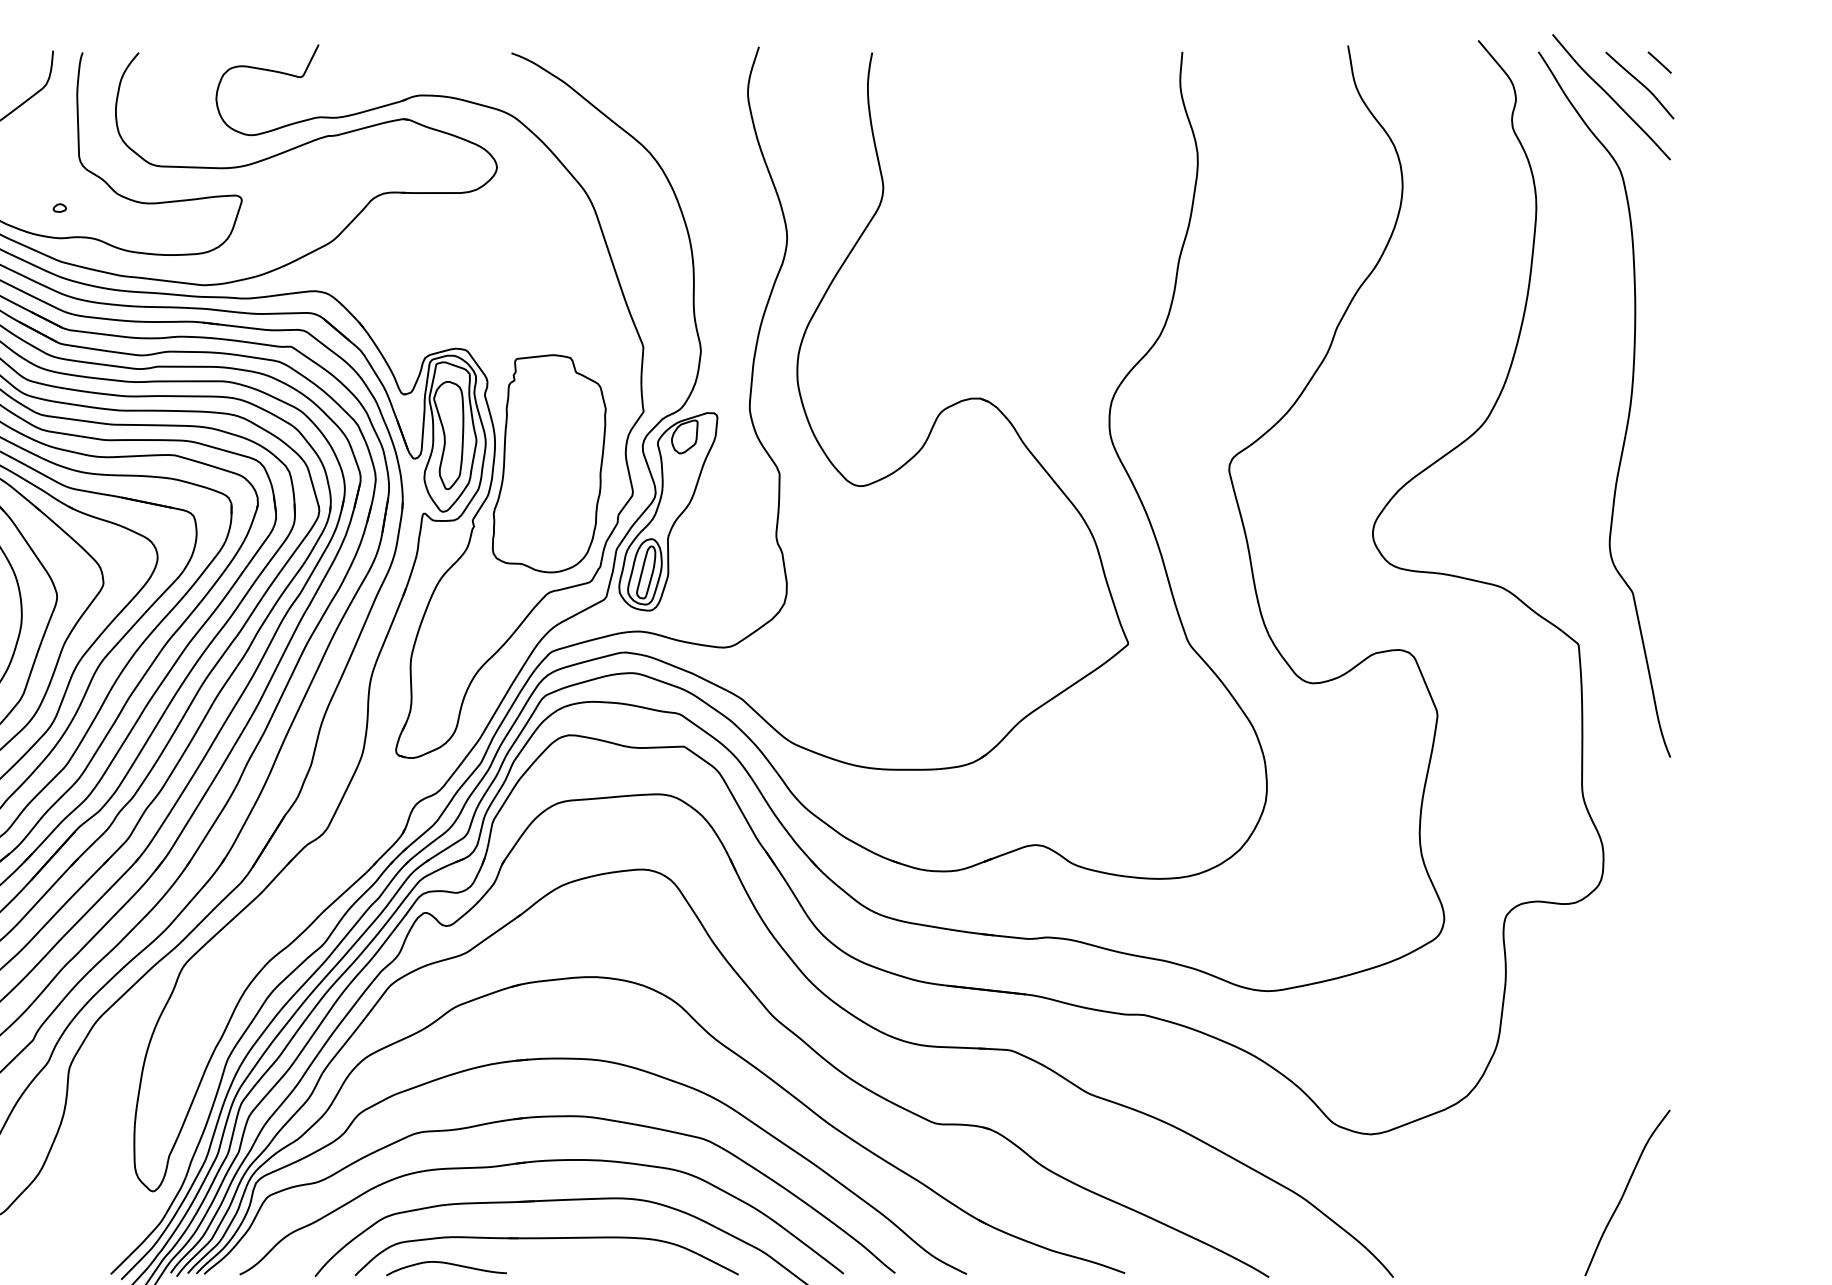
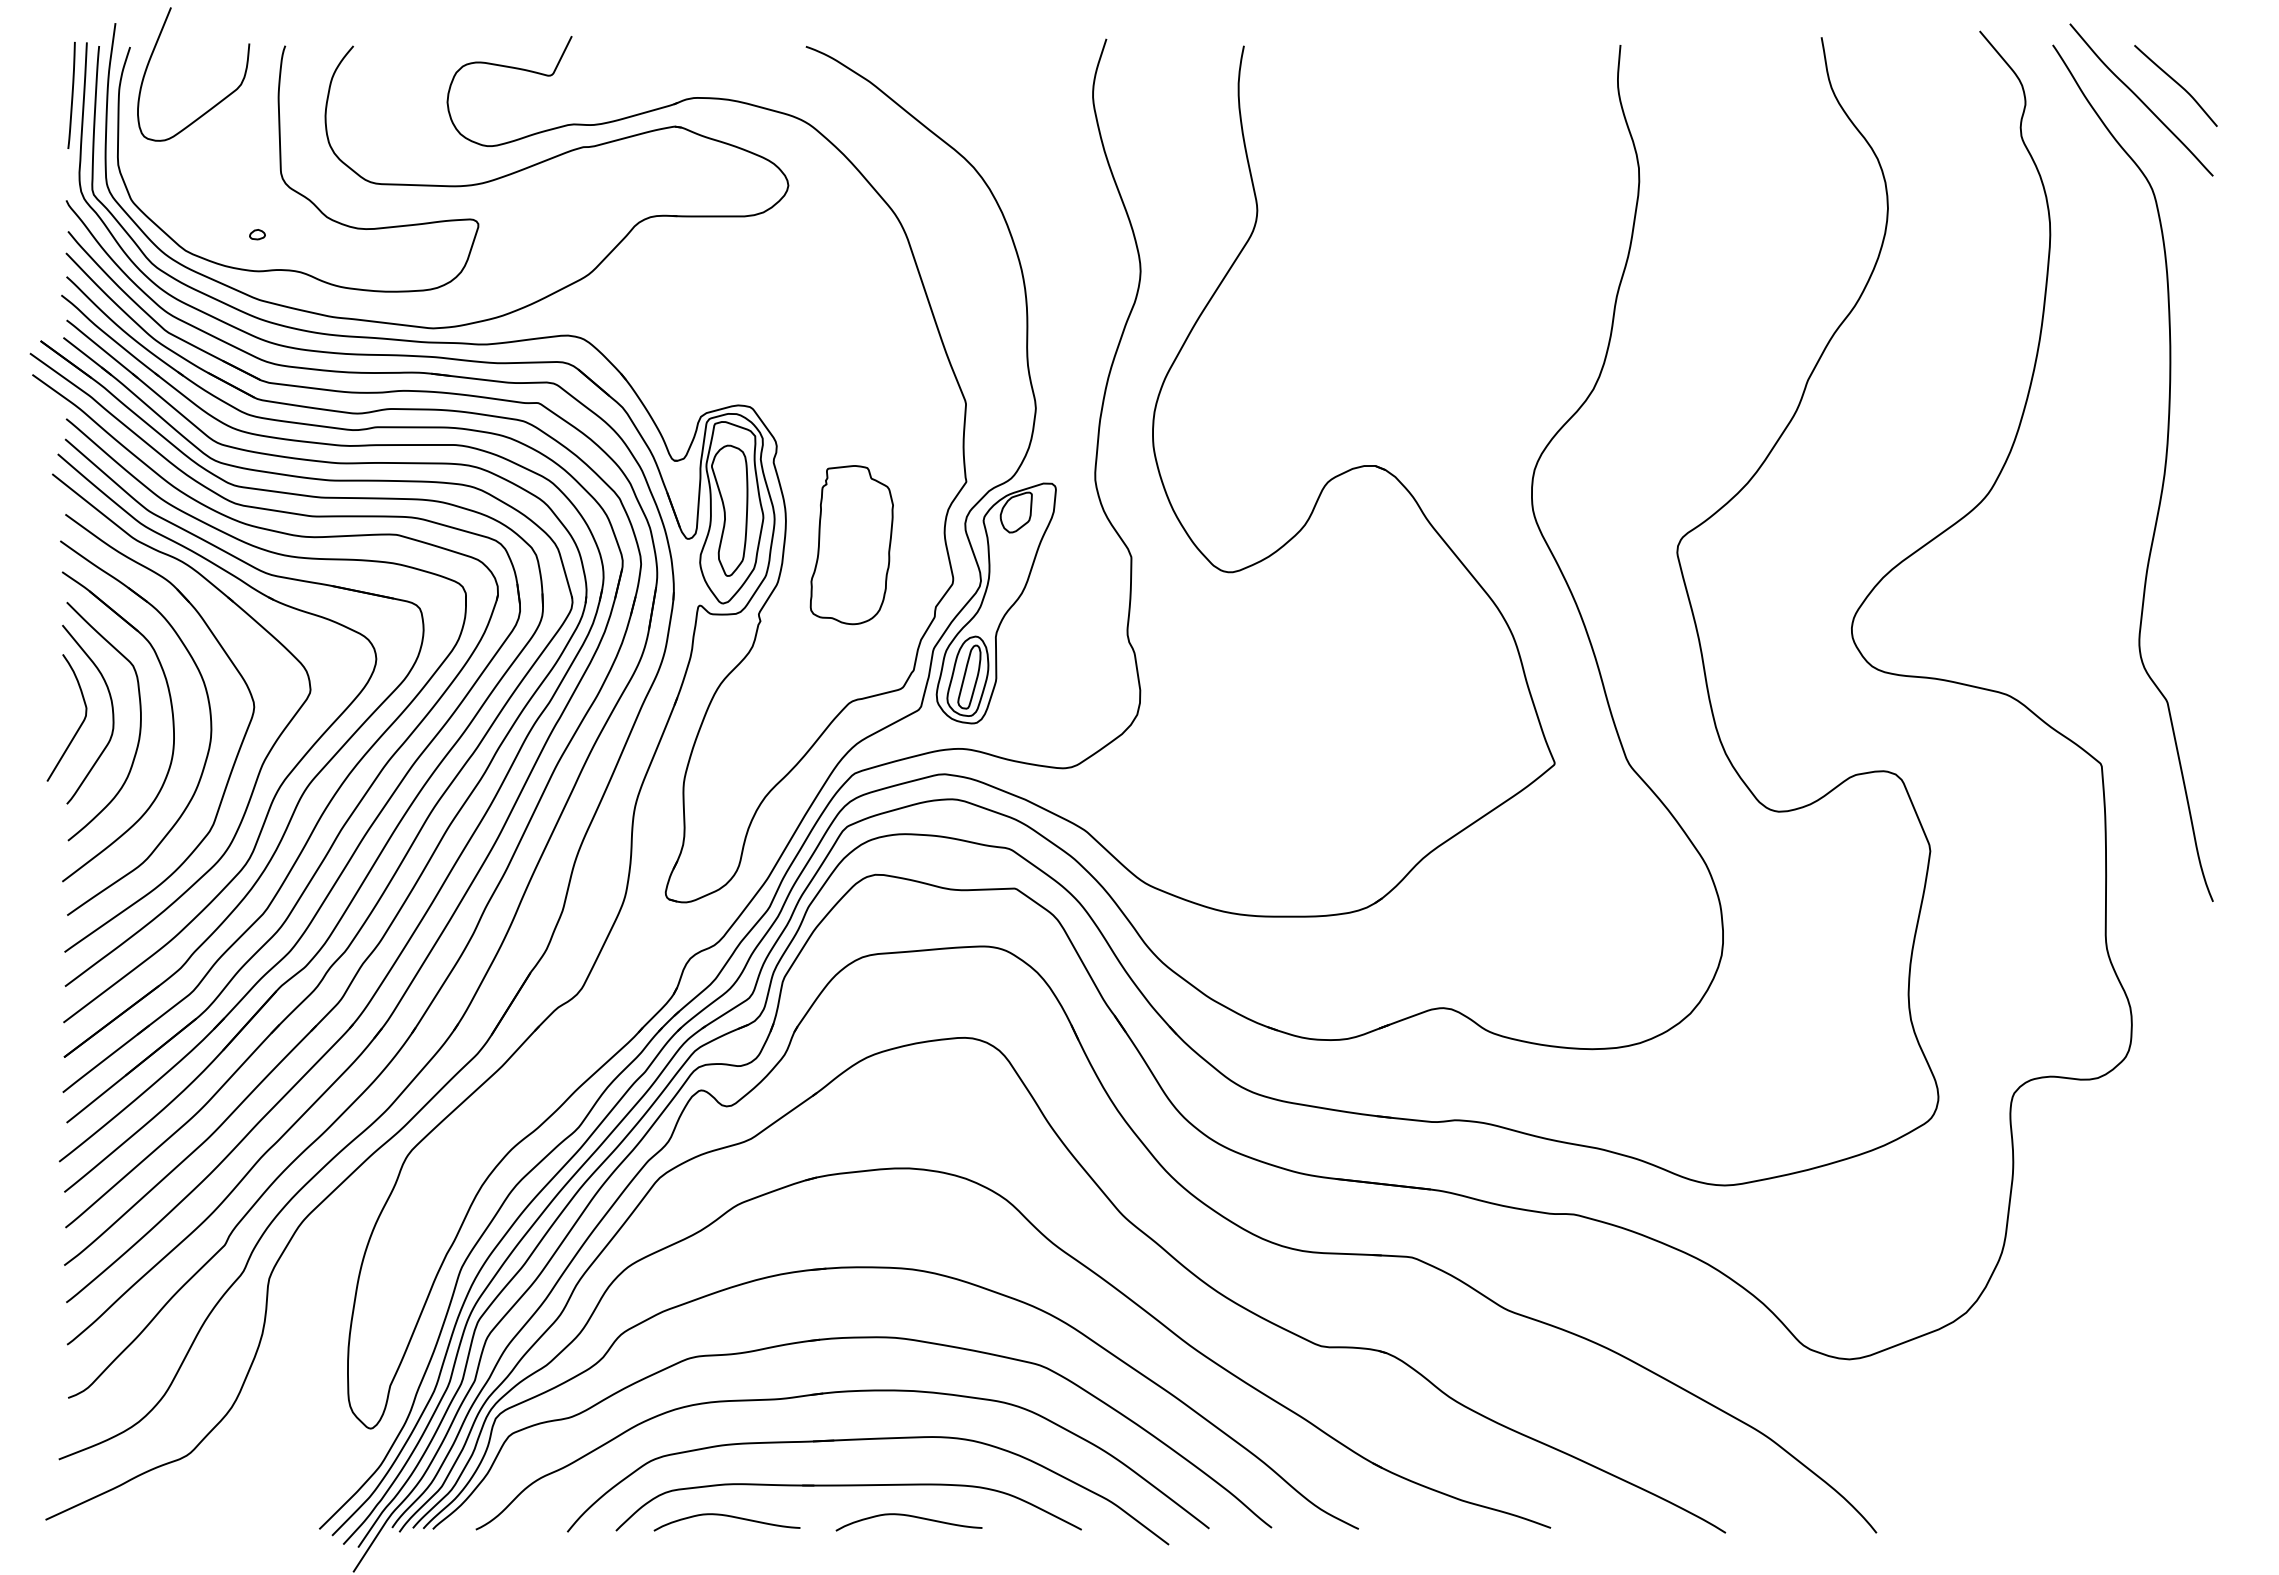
line: (1659, 62) -> (2199, 57), removed
part: (549, 463) -> (851, 544), size x0.6
curve: (1625, 1192) -> (2158, 1429), removed
curve: (596, 1263) -> (908, 1516), added

